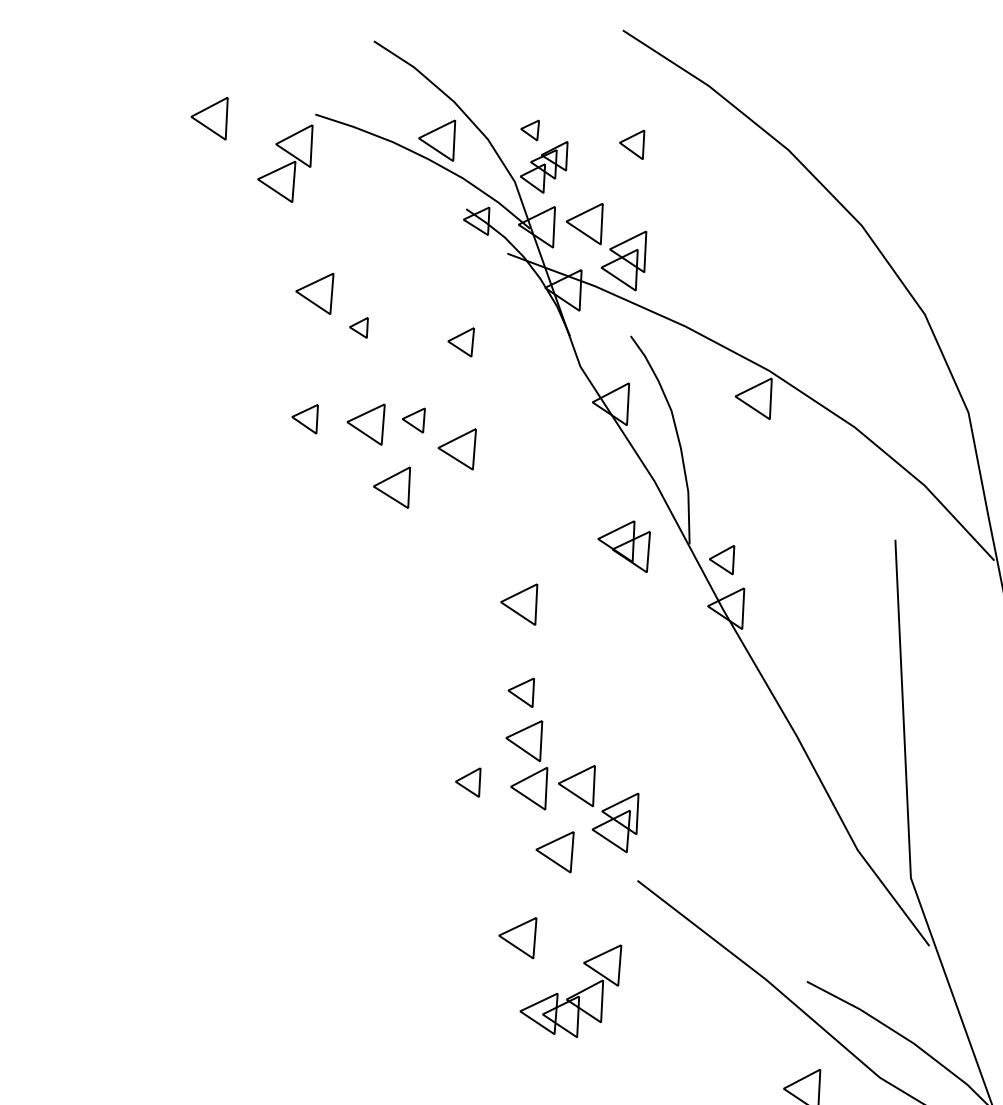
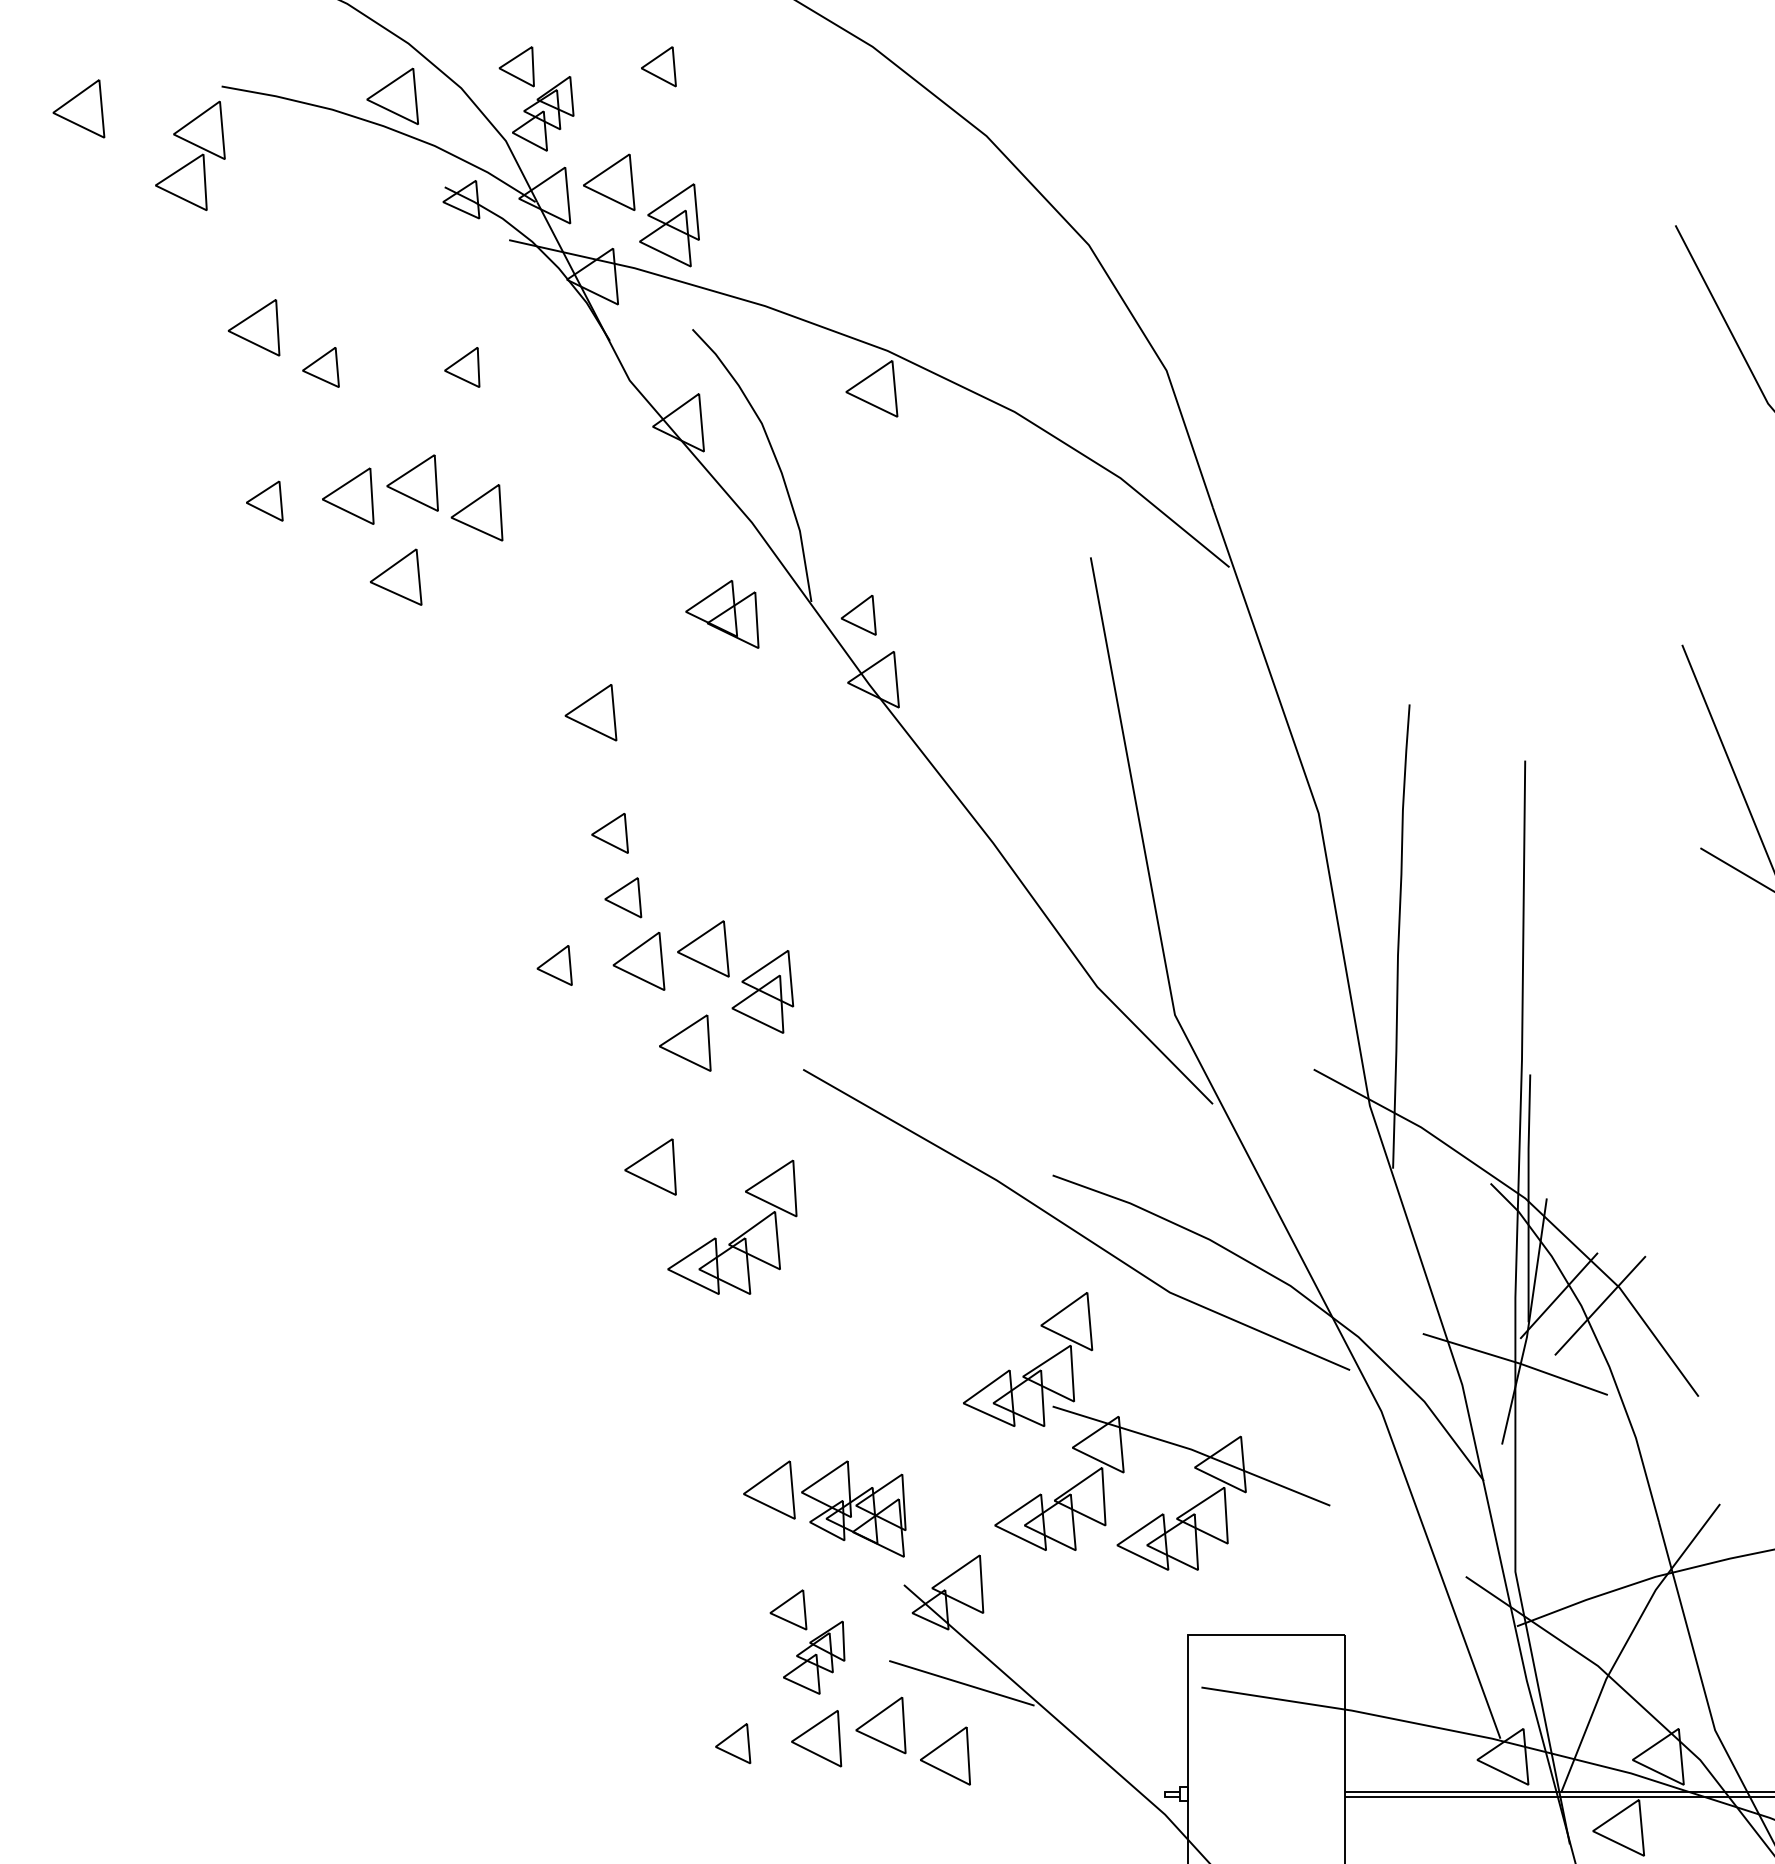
part: (529, 129) -> (516, 66), size x1.43
part: (358, 326) -> (320, 367), size x1.43
part: (413, 418) -> (412, 482), size x1.67
part: (524, 738) -> (623, 897), size x0.71

